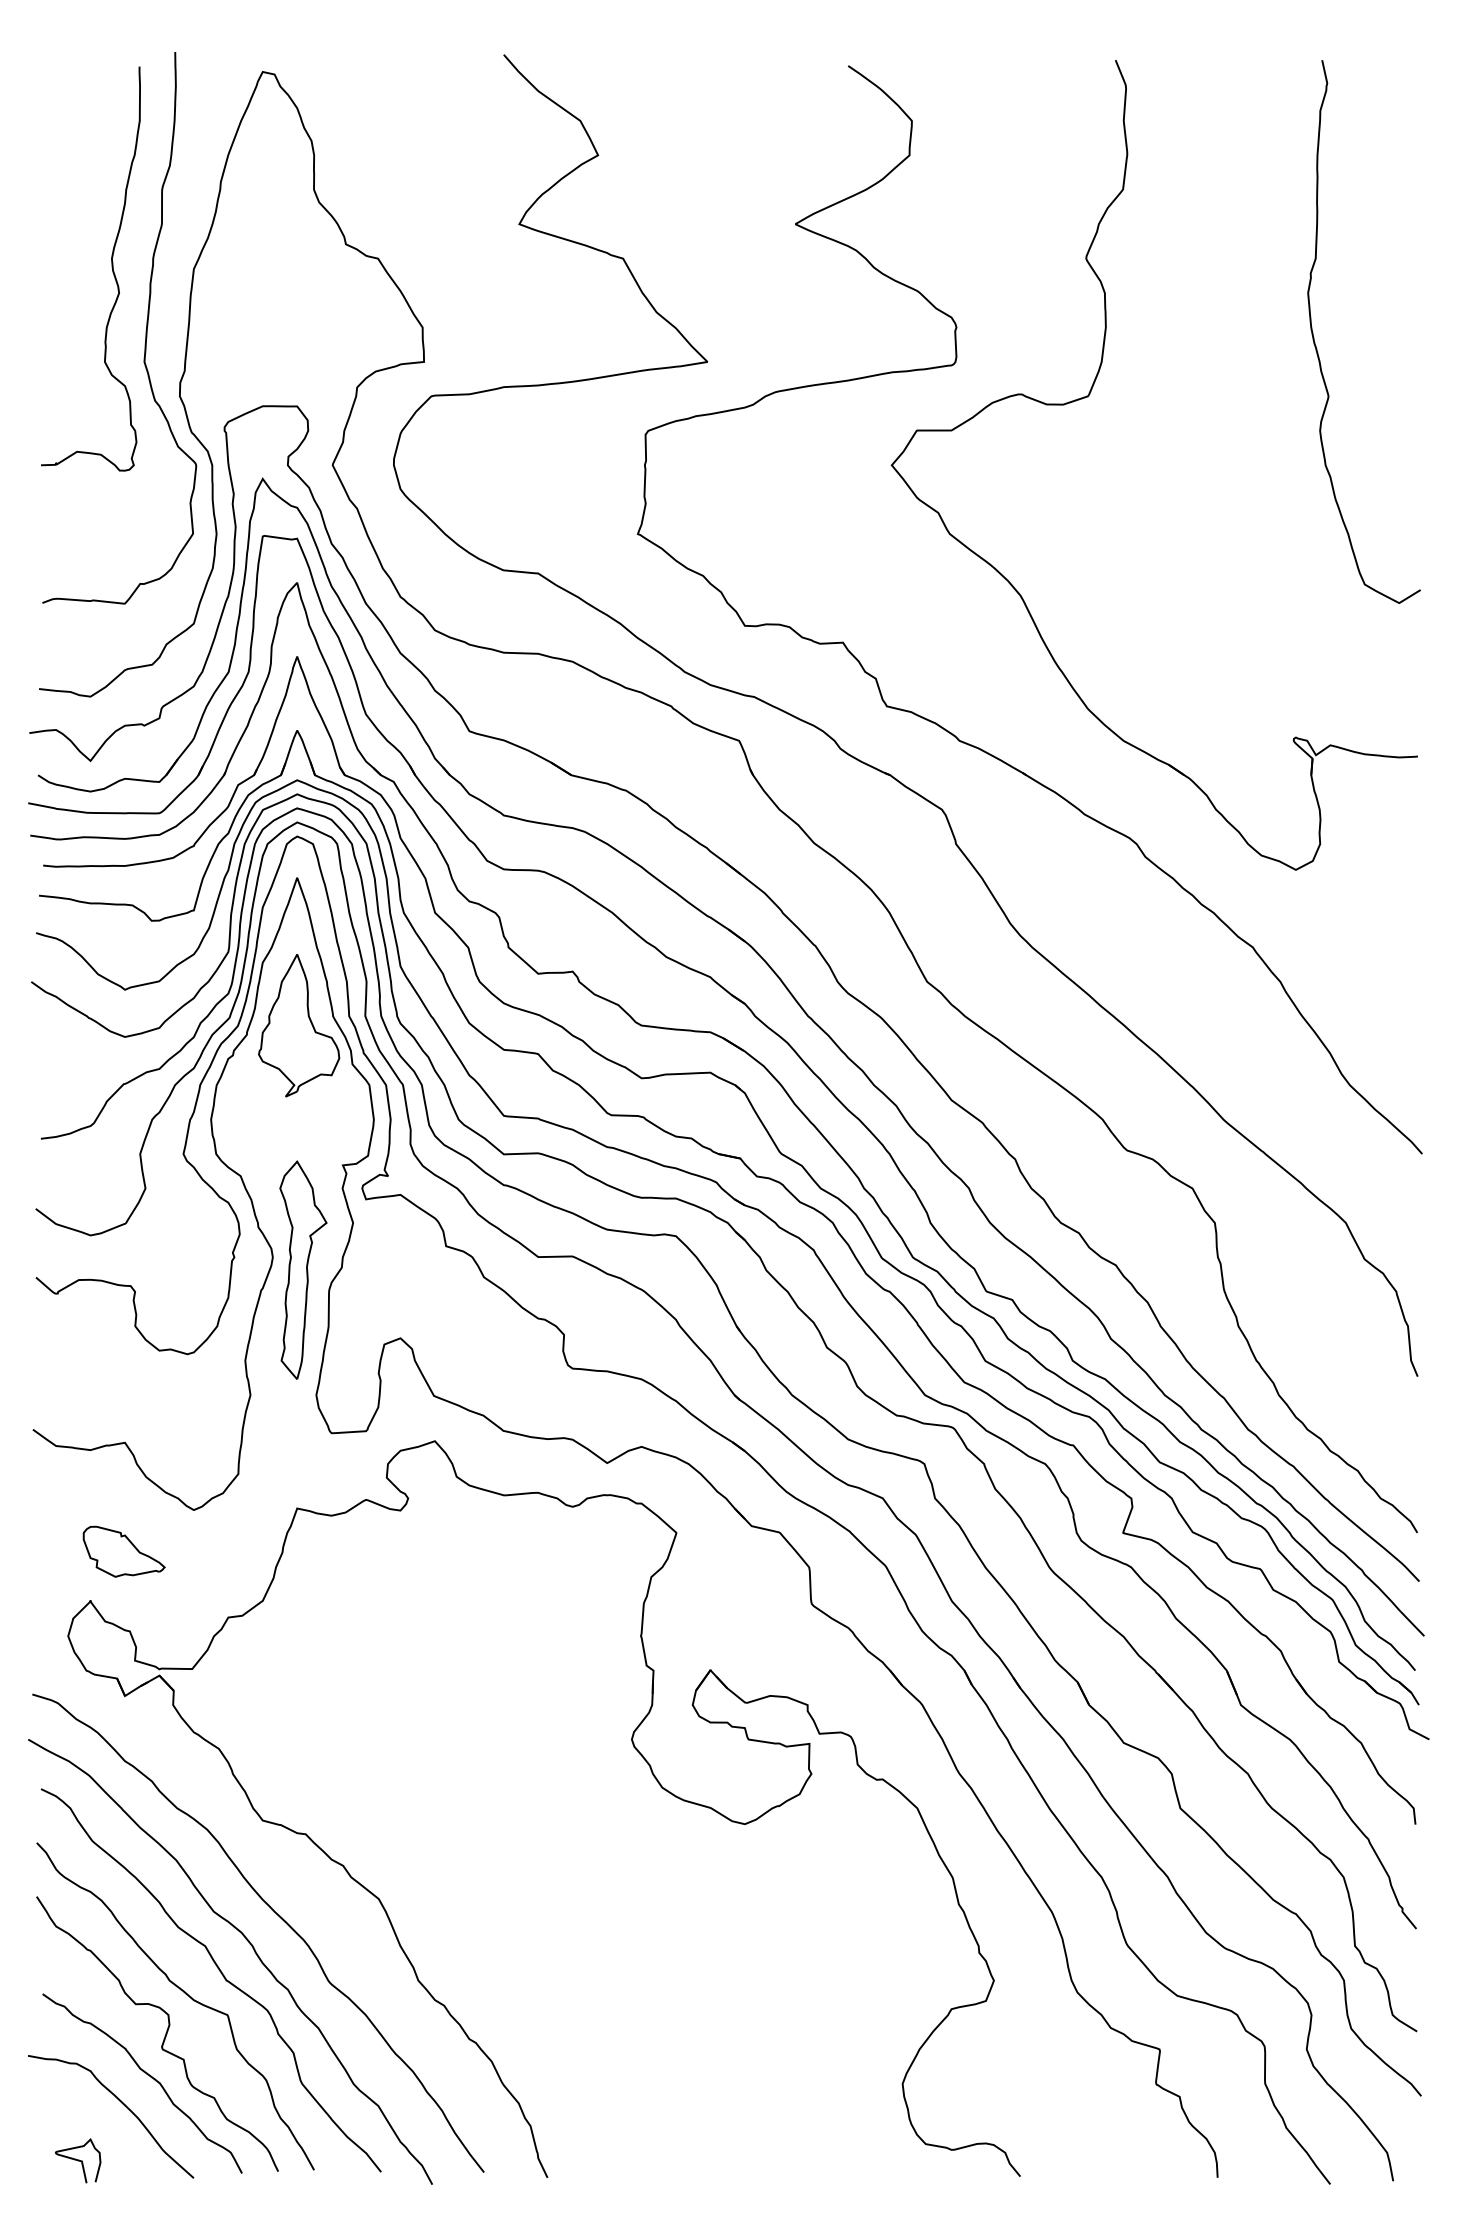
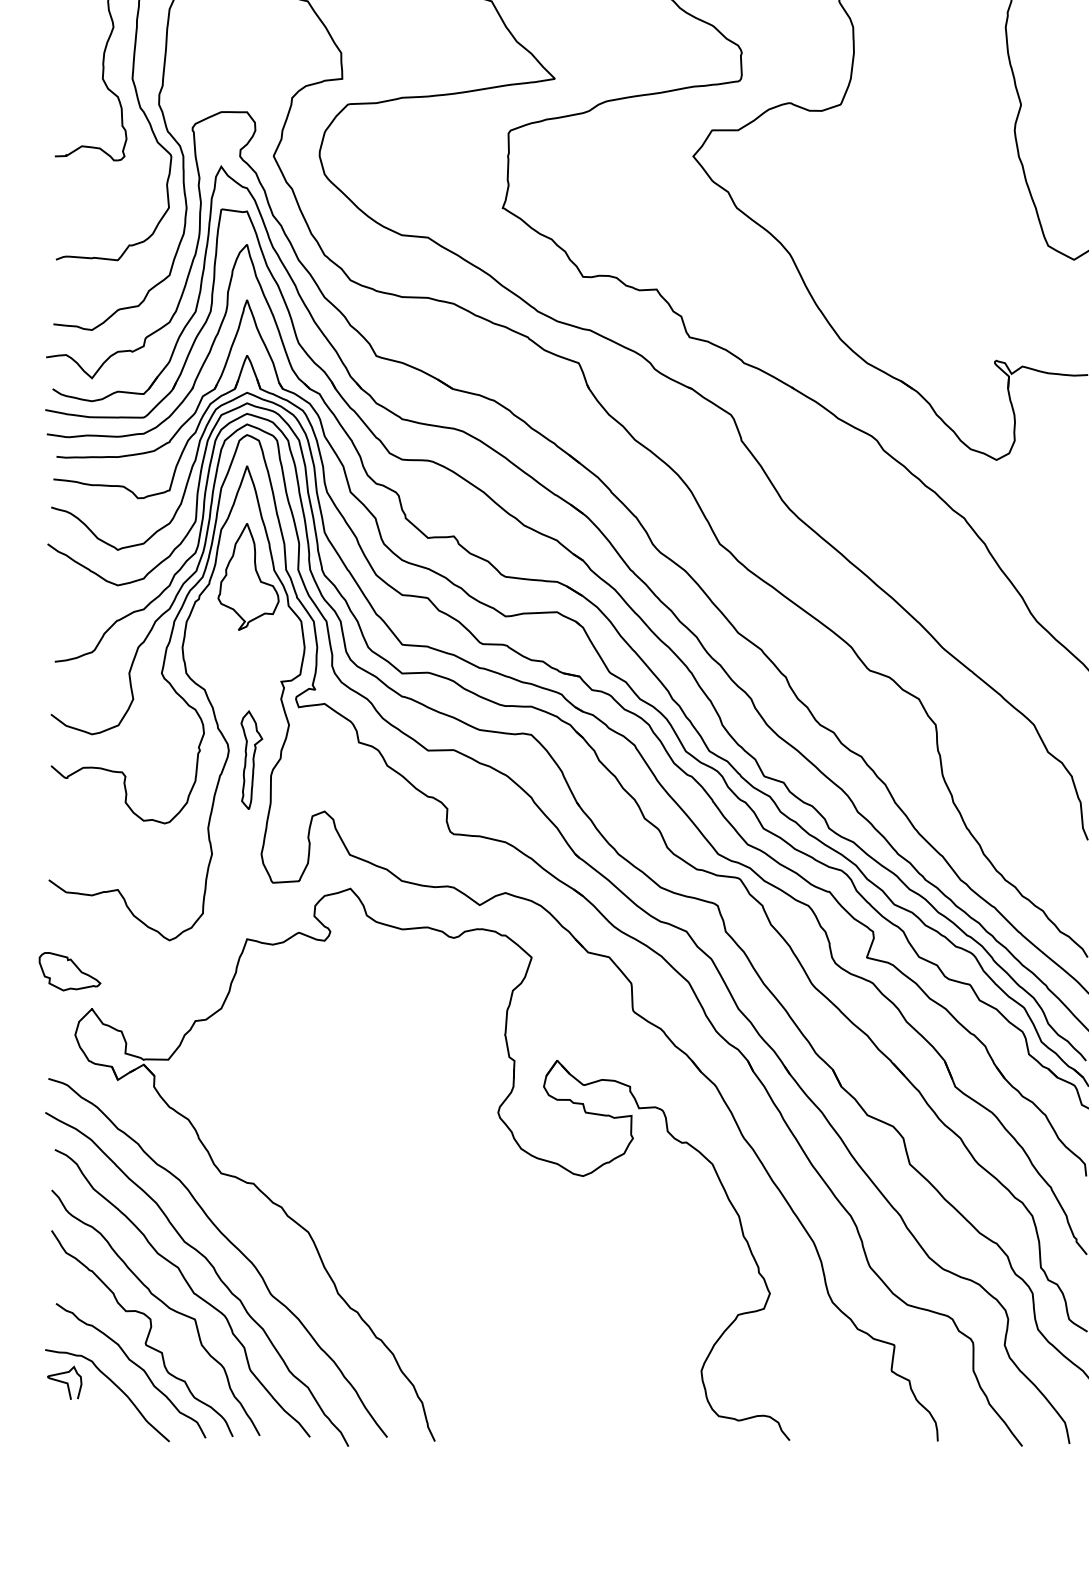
part: (303, 1269) -> (251, 759), size x0.6
part: (123, 1551) -> (69, 971), moved
curve: (78, 2160) -> (65, 1382), moved

